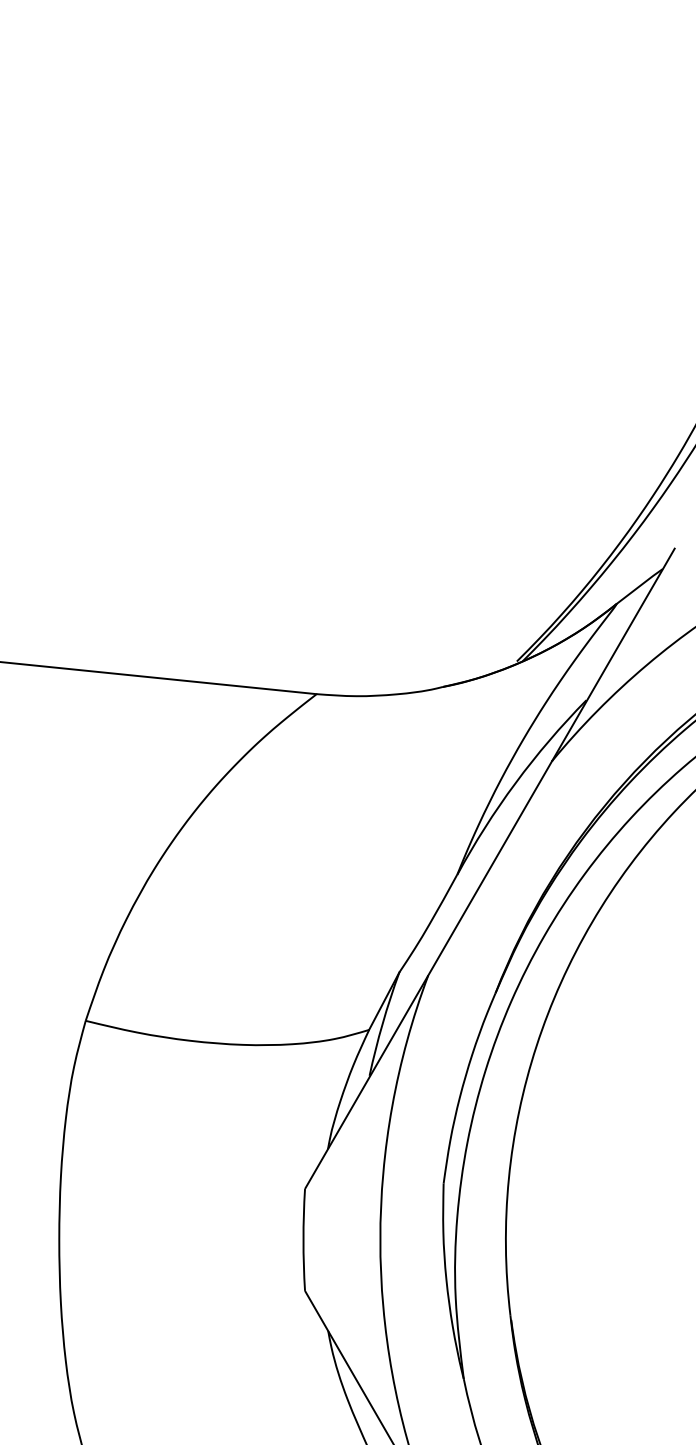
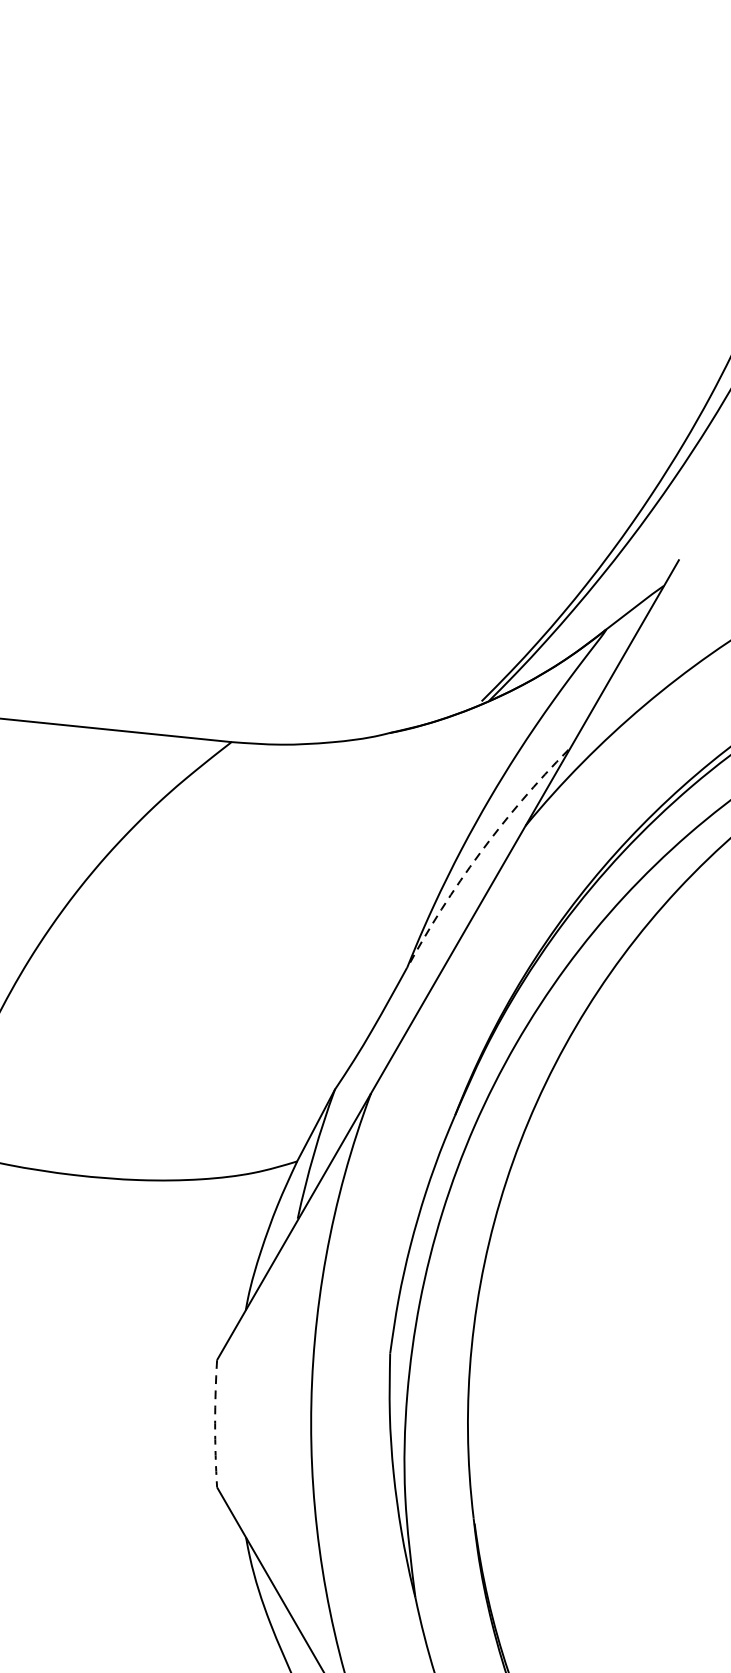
arc: (515, 783) -> (479, 853), solid -> dashed
arc: (303, 1239) -> (215, 1423), solid -> dashed

